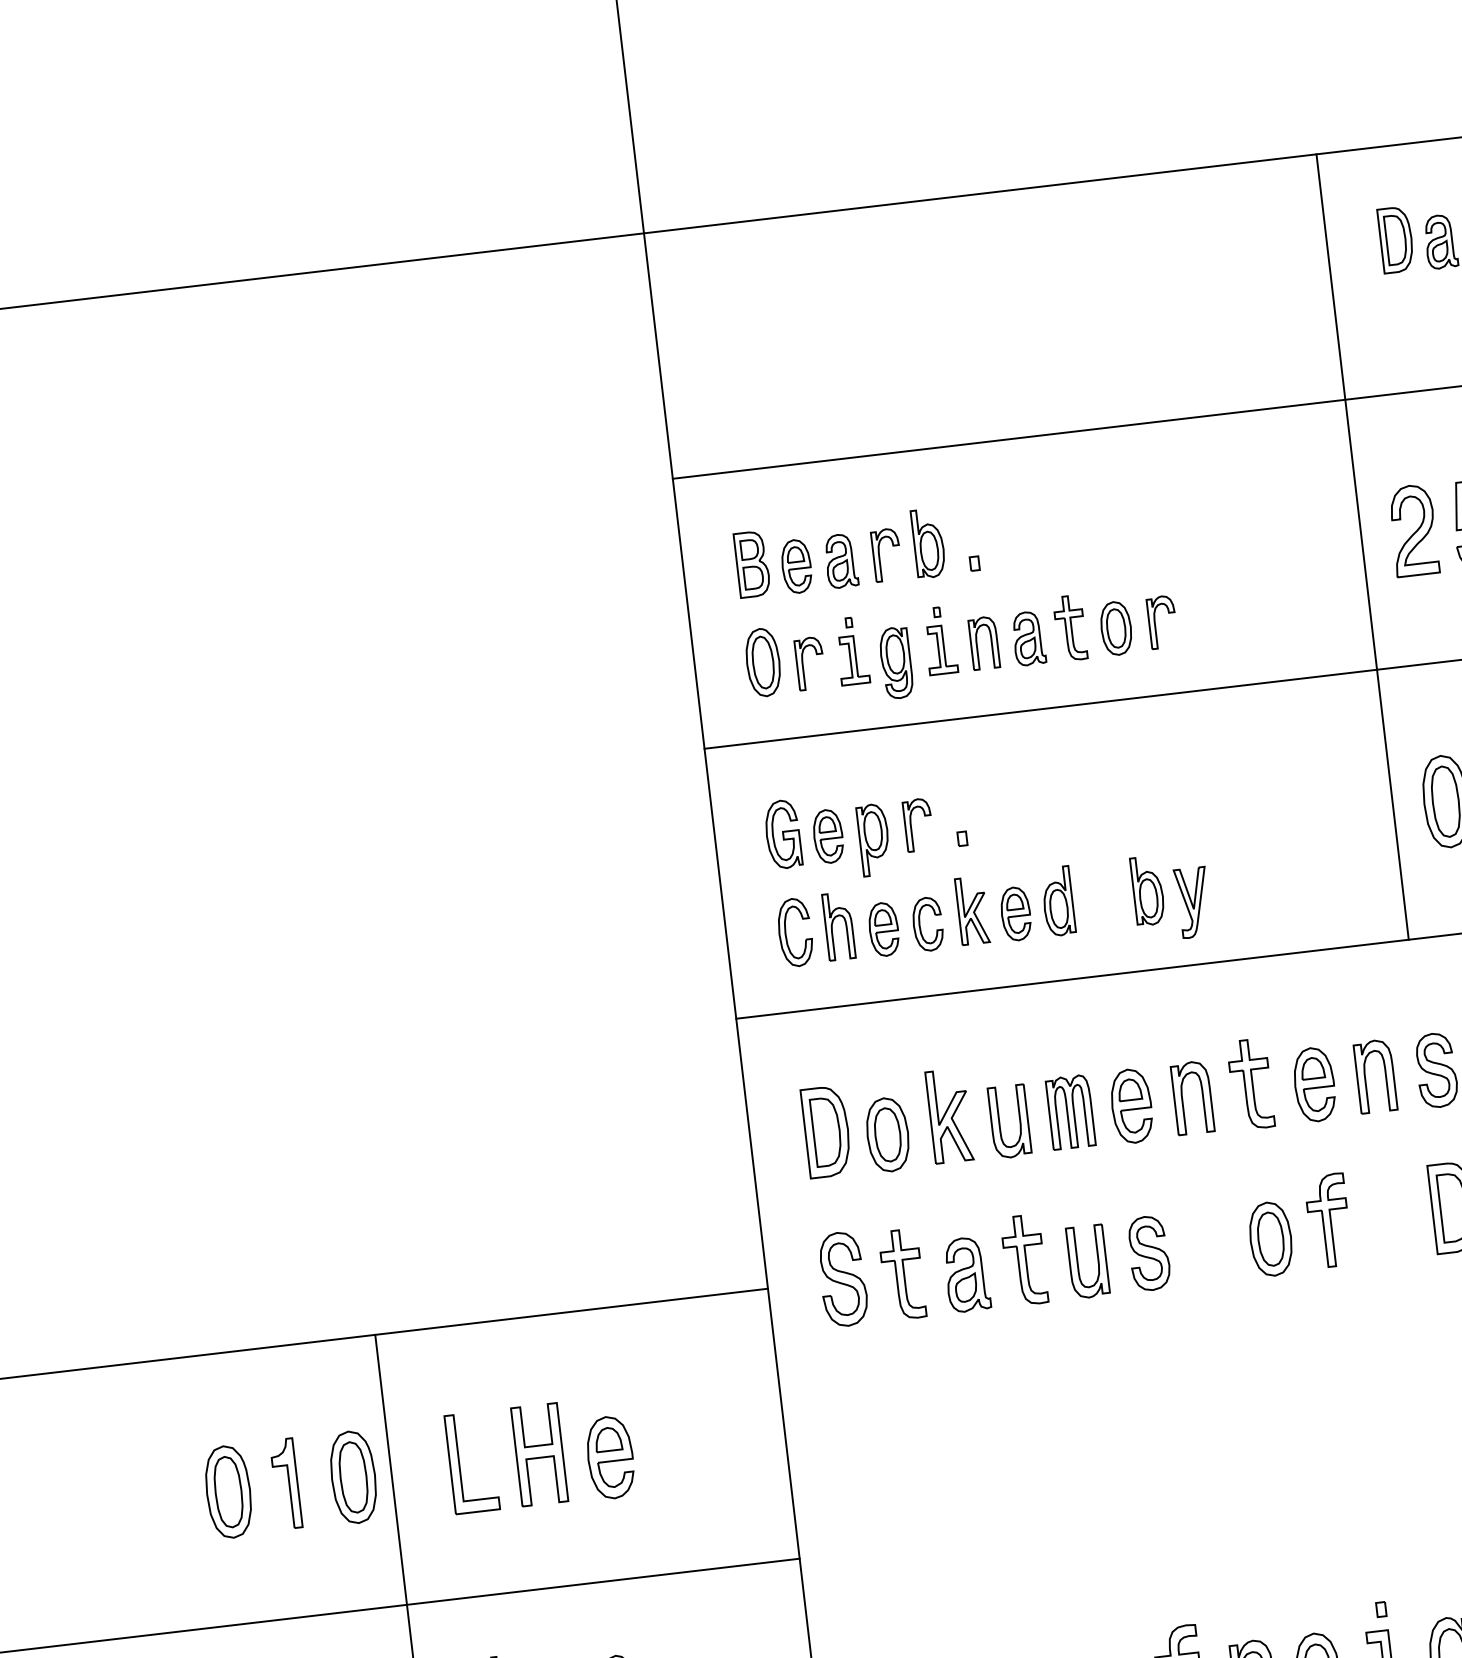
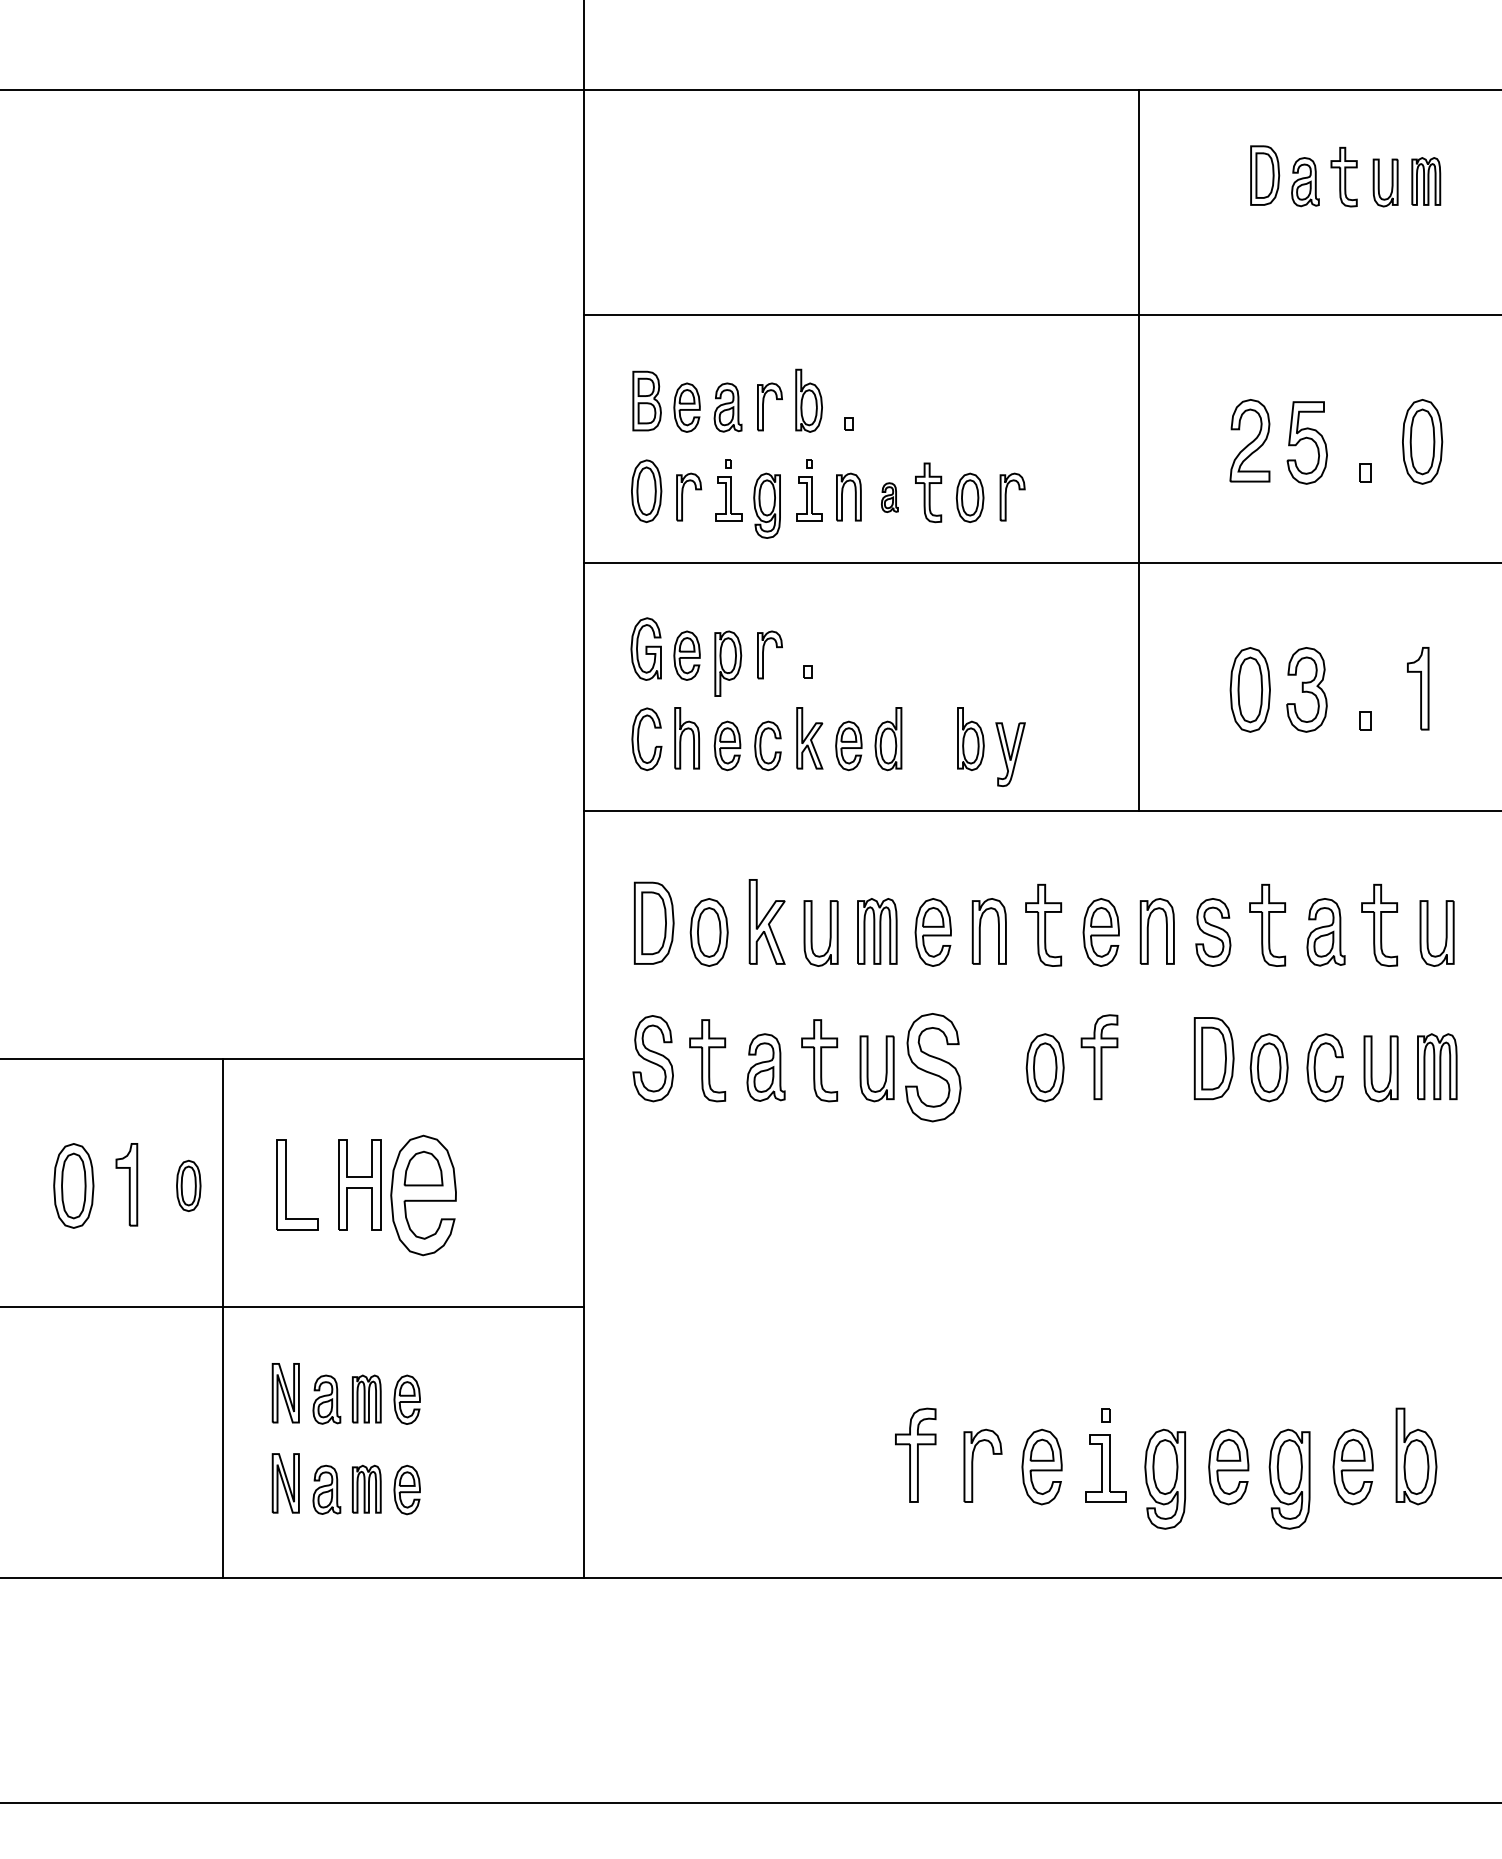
line: (1363, 547) -> (1139, 450), moved
part: (1028, 638) -> (889, 497), size x0.6
part: (1149, 1253) -> (933, 1067), size x1.6
part: (610, 1457) -> (423, 1195), size x1.6
part: (353, 1476) -> (188, 1185), size x0.6

